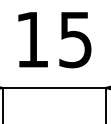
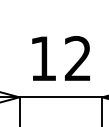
text: (74, 39) -> (77, 58), 15 -> 12

